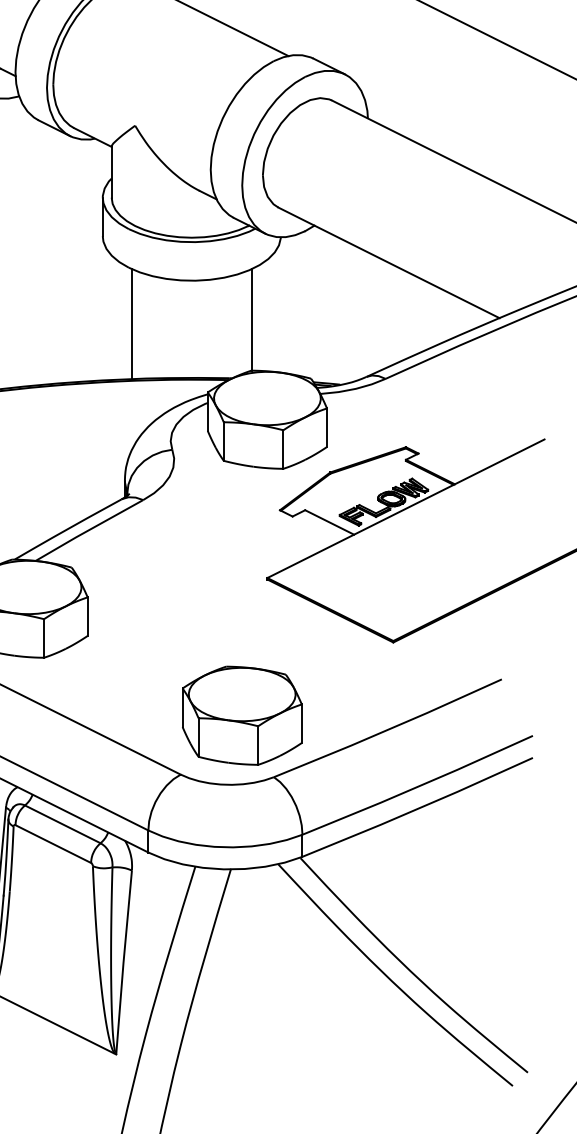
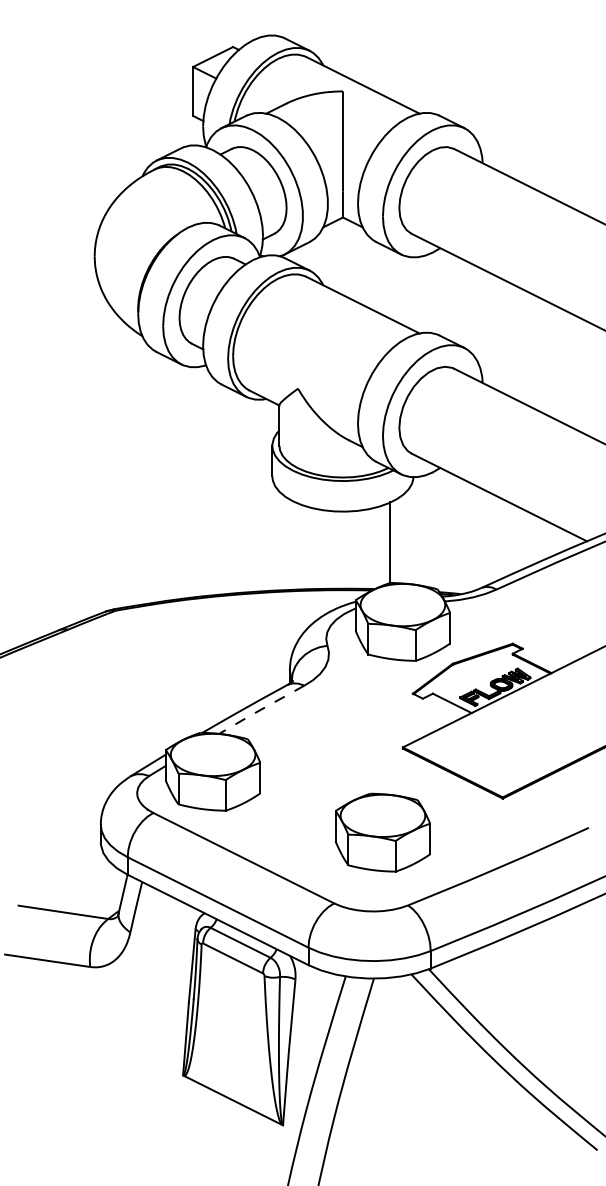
line: (131, 324) -> (295, 546), removed
line: (87, 530) -> (260, 709), solid -> dashed
part: (241, 715) -> (382, 832), moved

